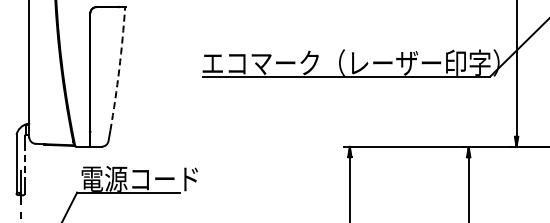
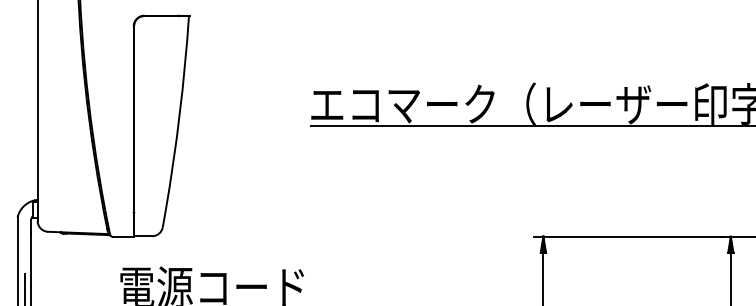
arc: (119, 69) -> (180, 114), dashed -> solid
line: (25, 161) -> (31, 259), dashed -> solid

